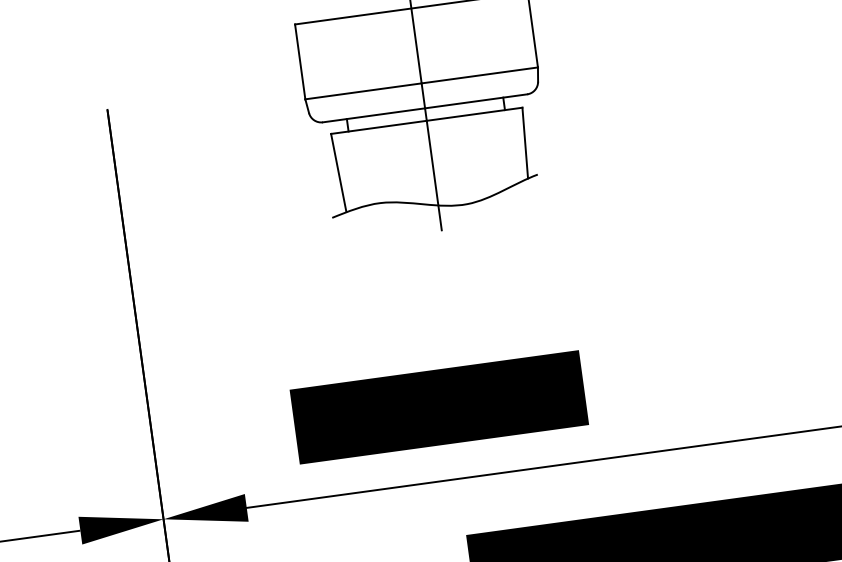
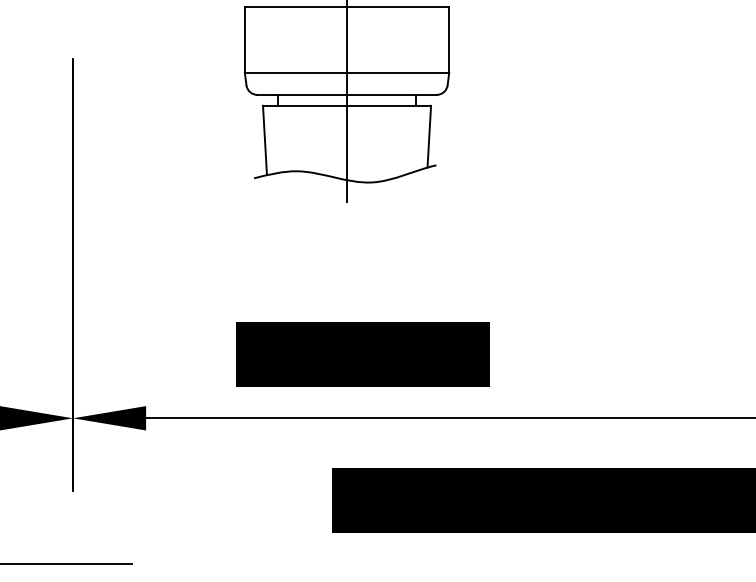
text: (438, 407) -> (362, 354), moved

